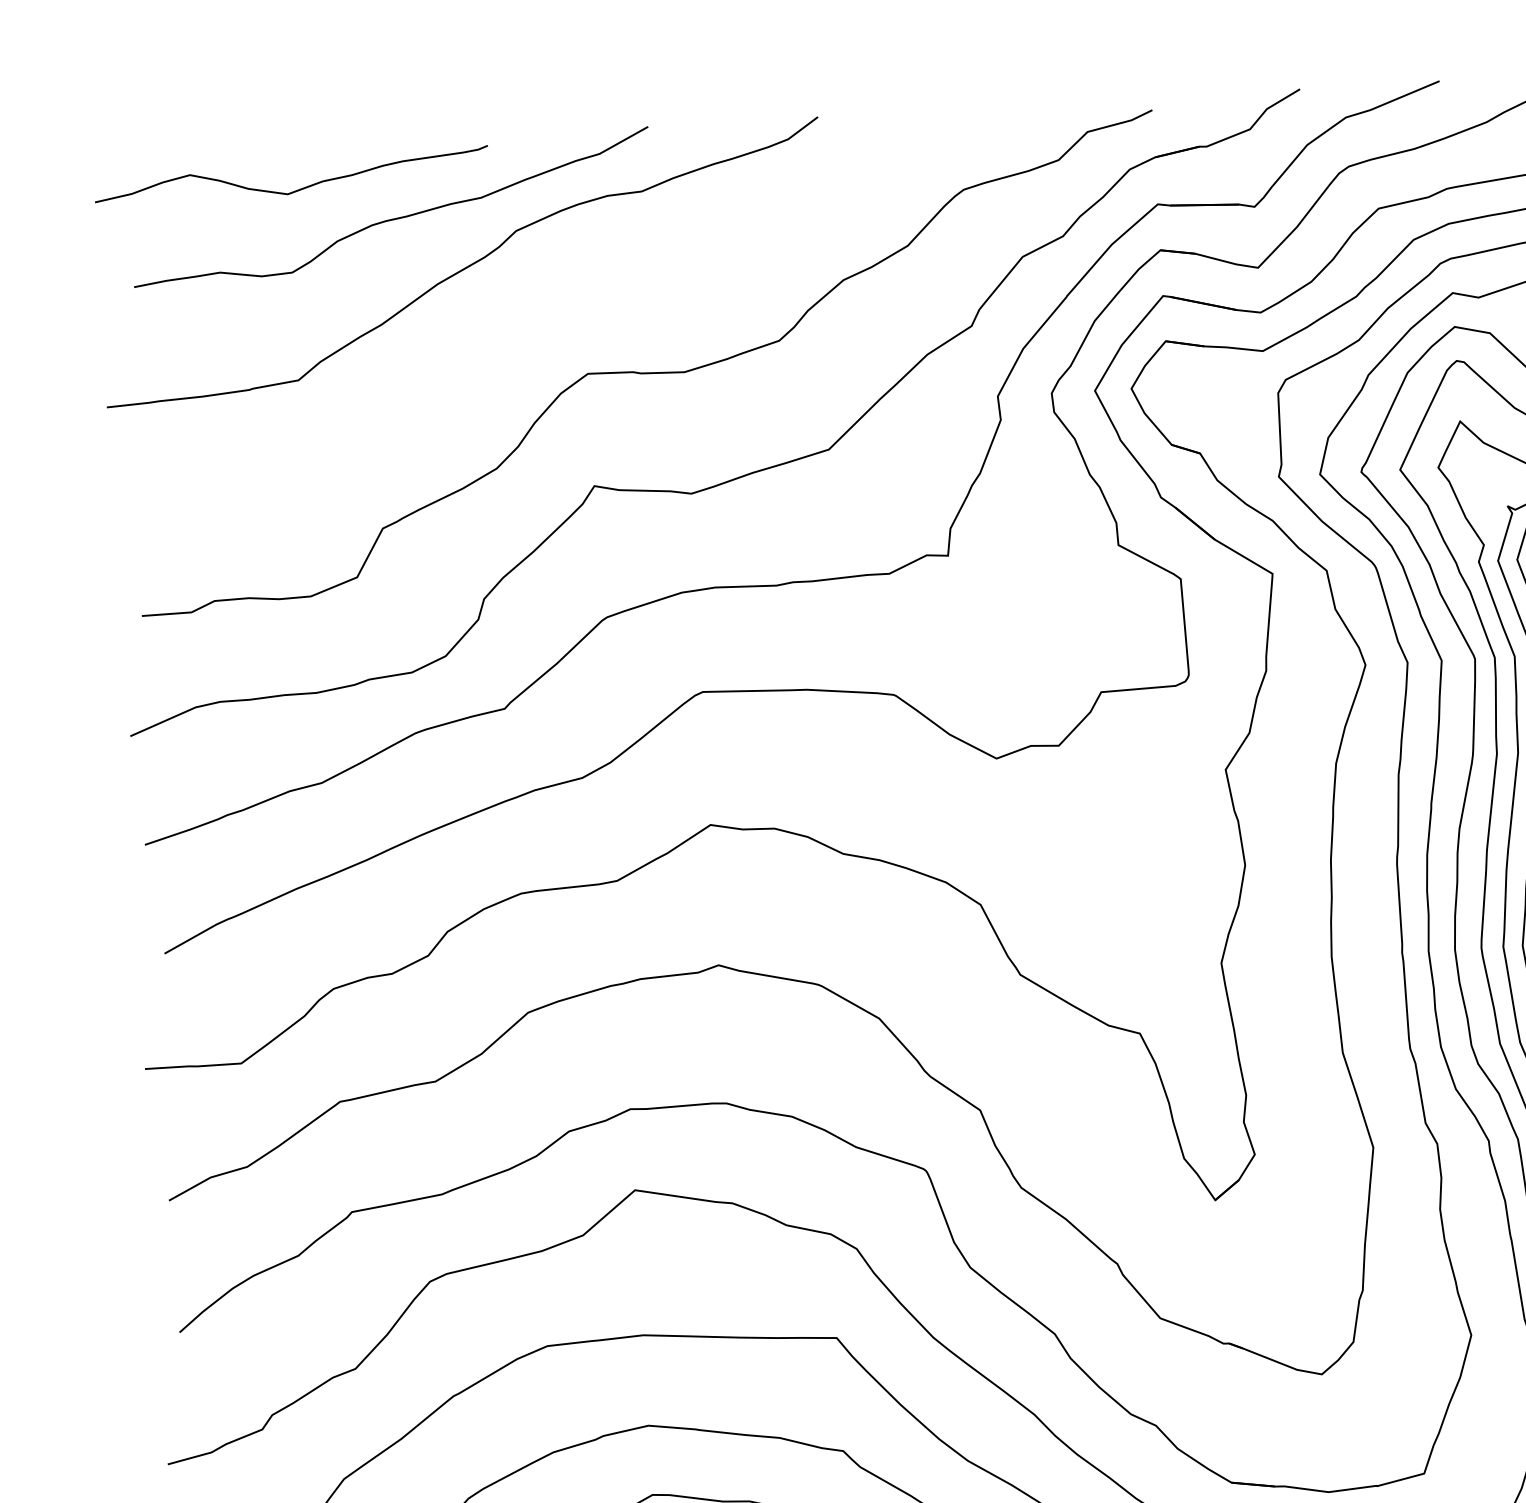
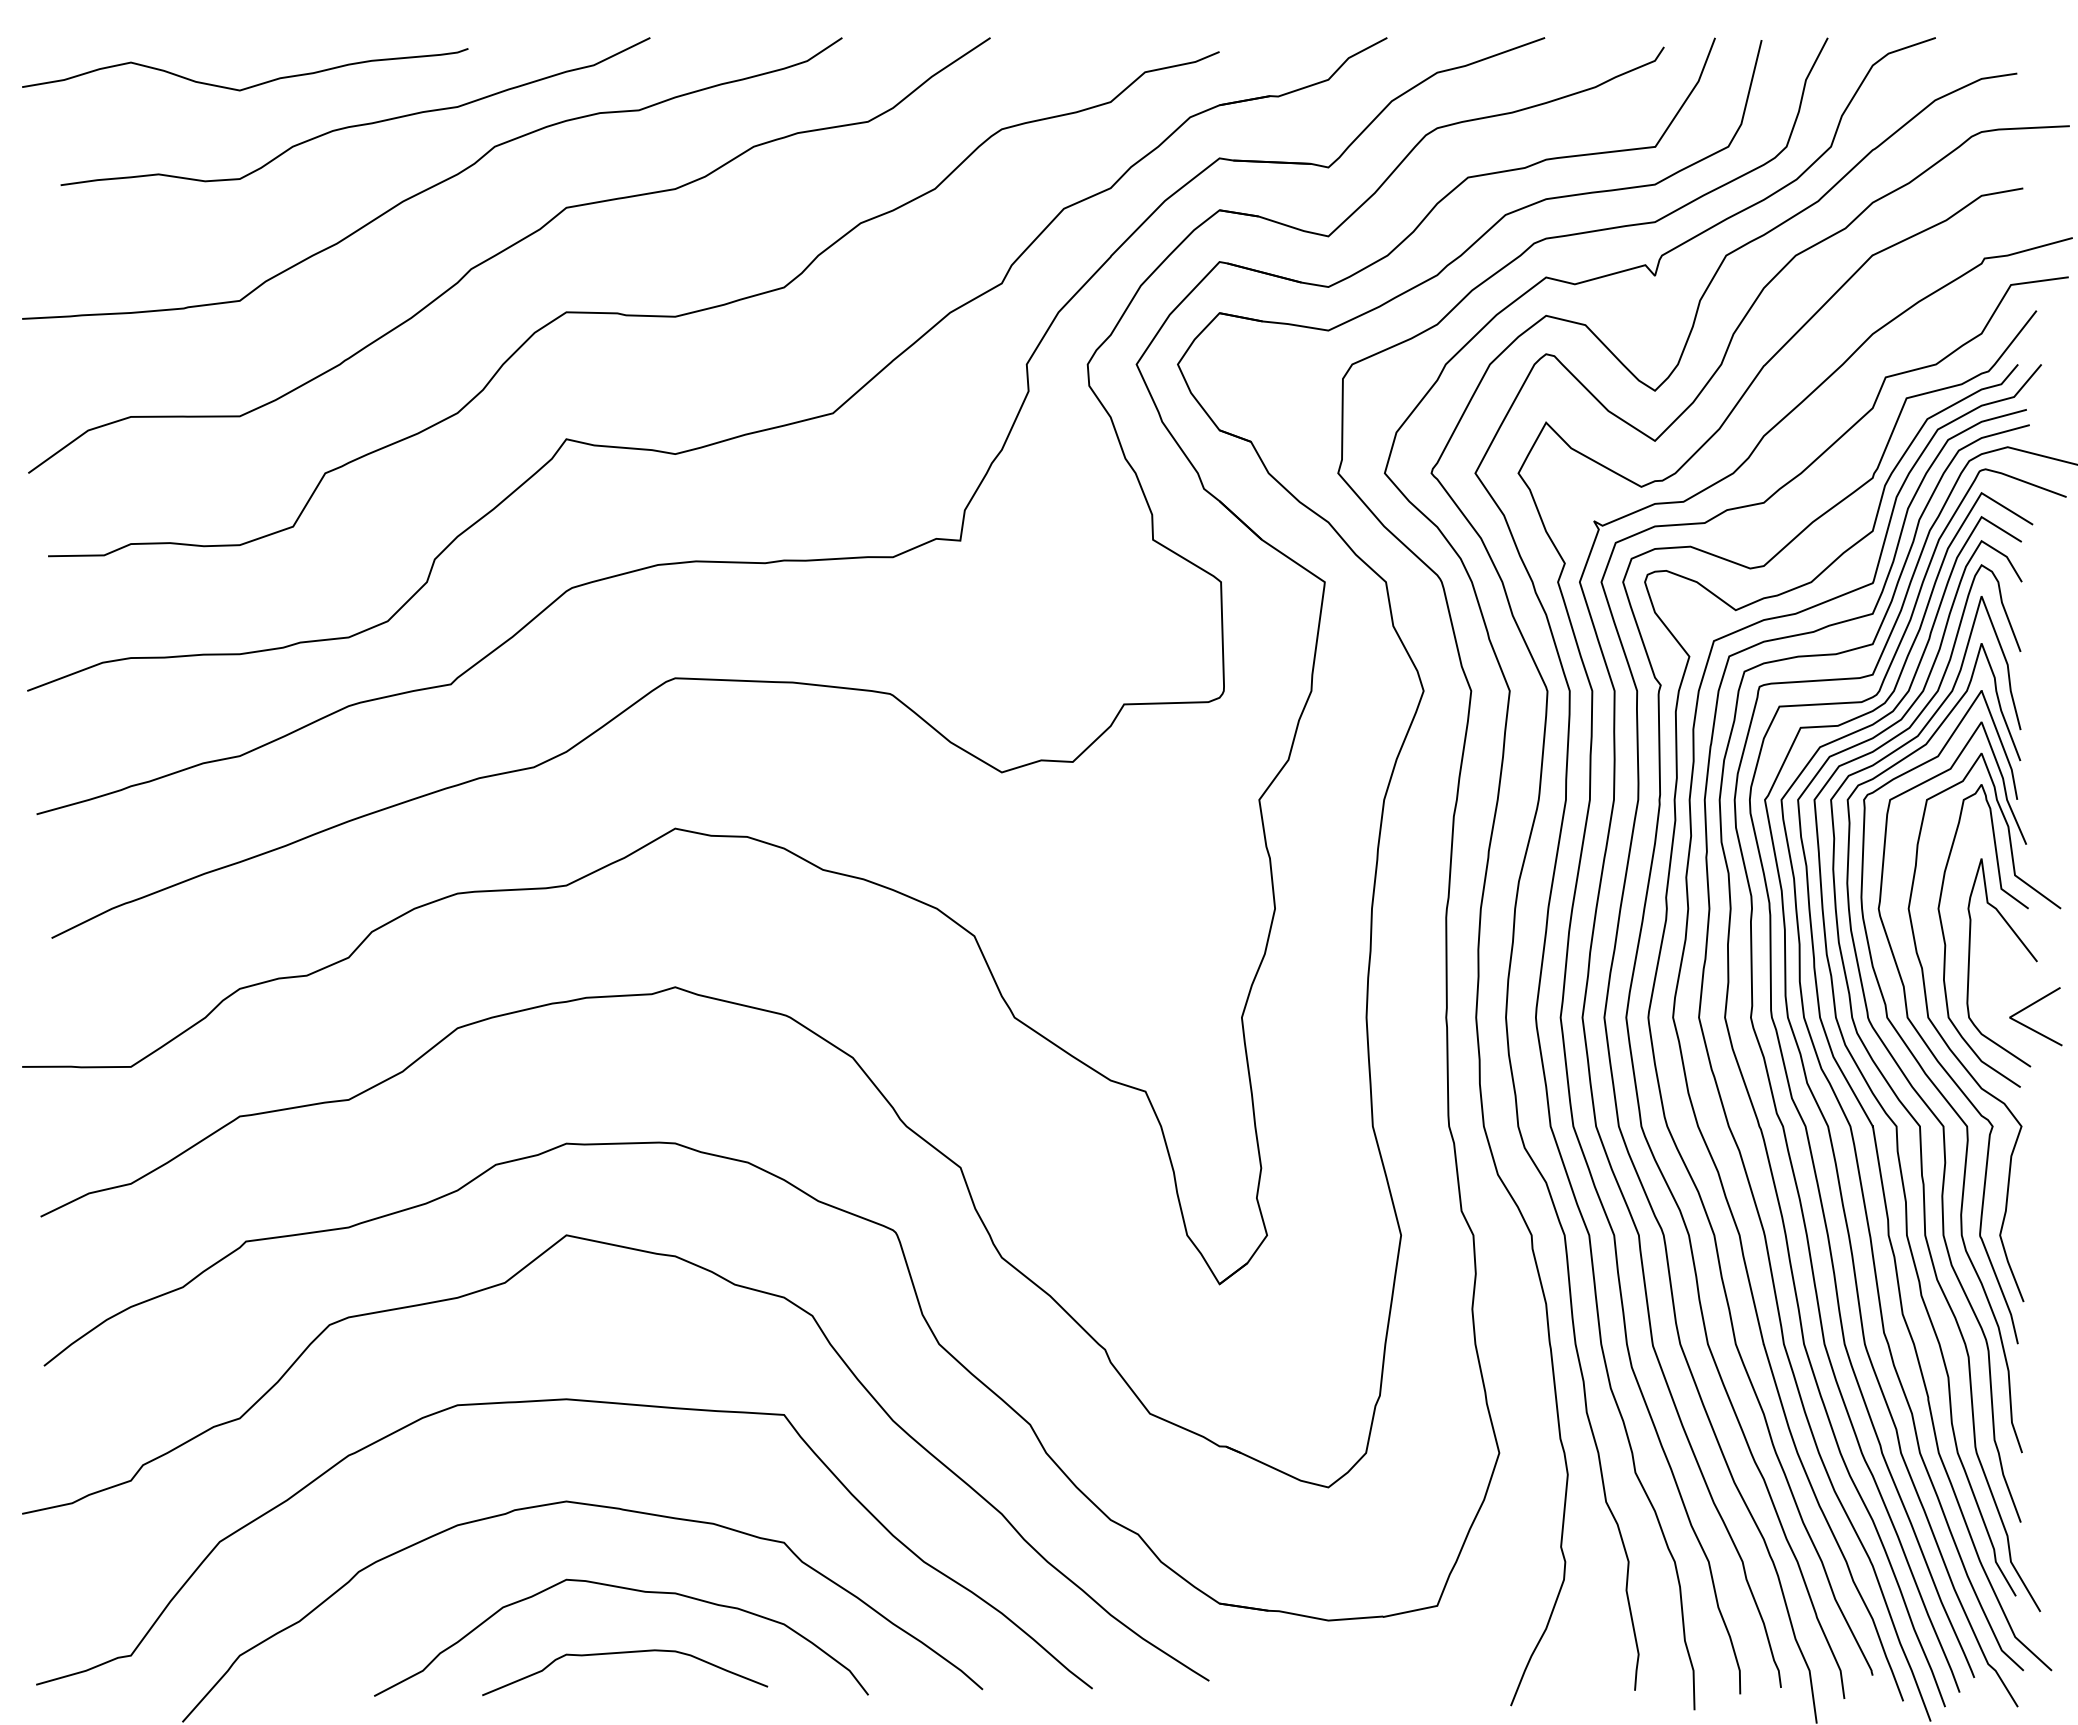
curve: (531, 322) -> (506, 250), added

